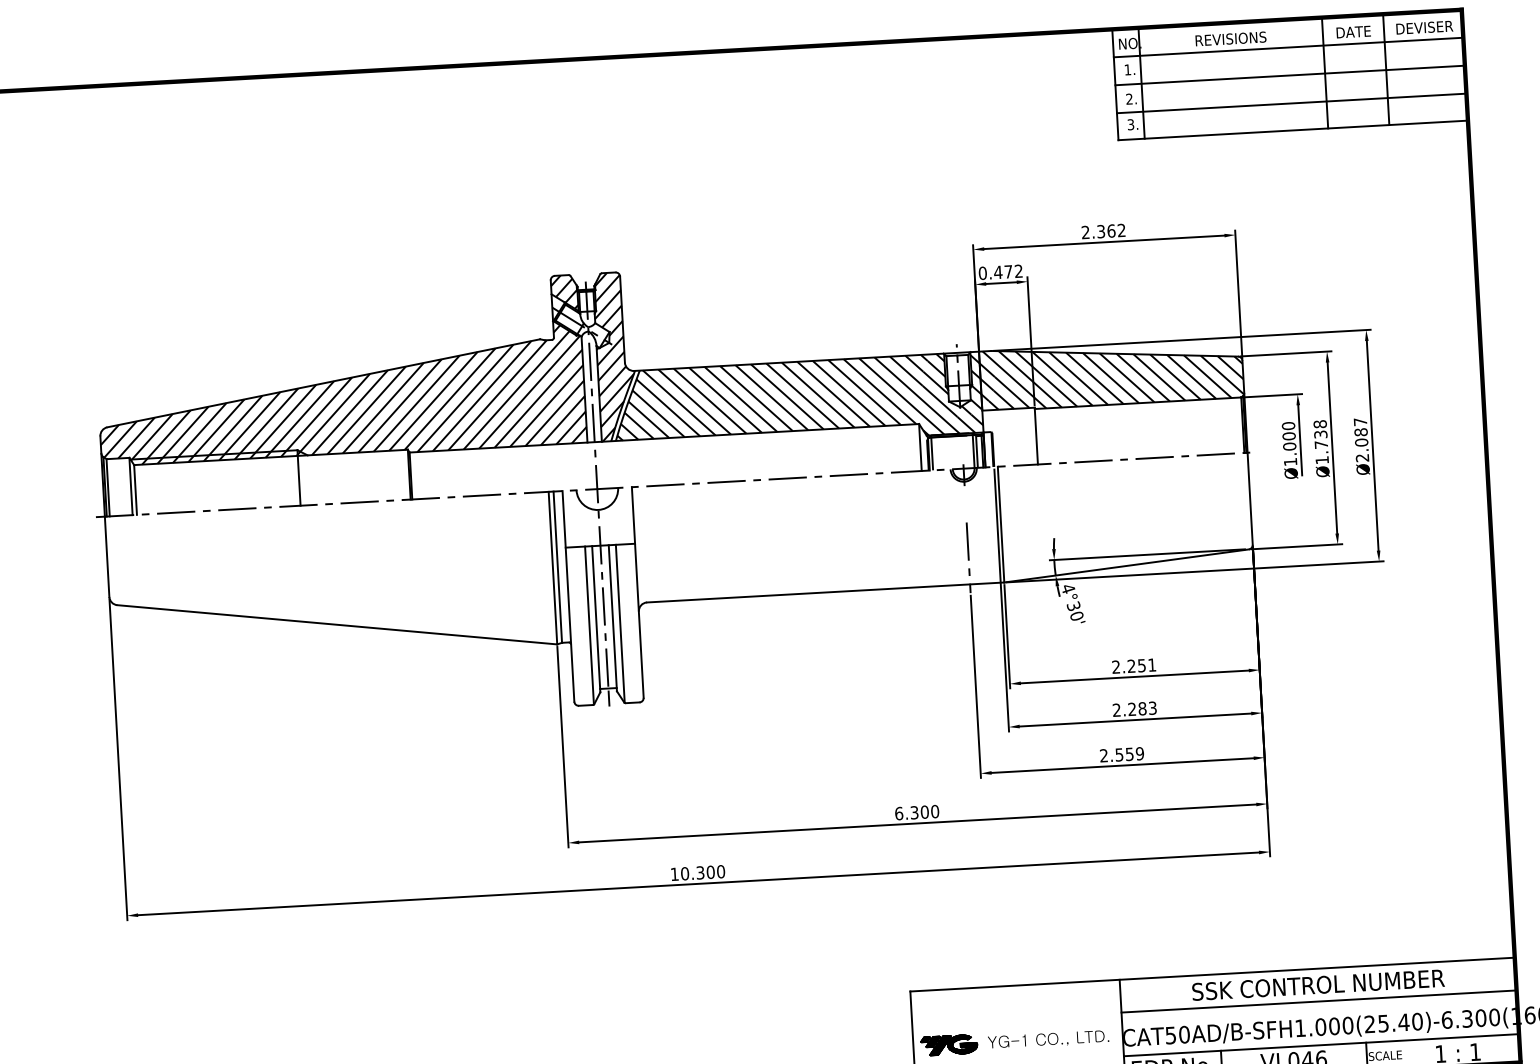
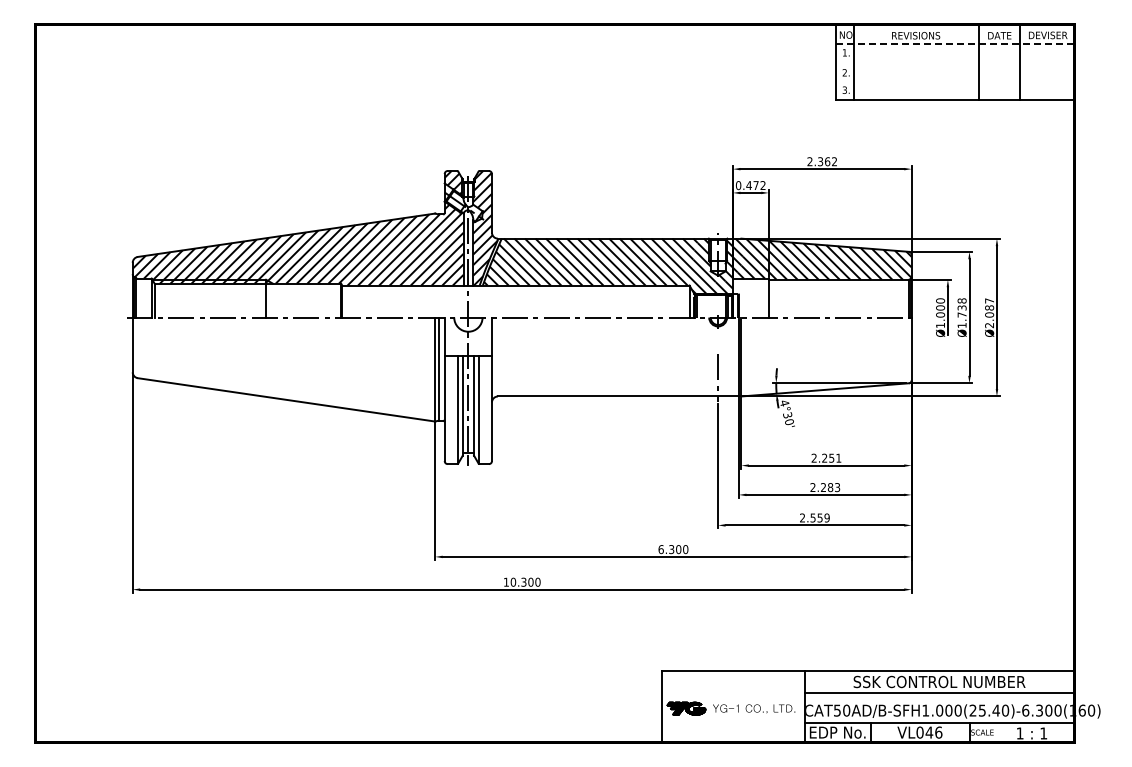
line: (1289, 47) -> (955, 43), solid -> dashed
line: (1289, 75) -> (954, 62), removed
line: (1291, 102) -> (954, 81), removed

